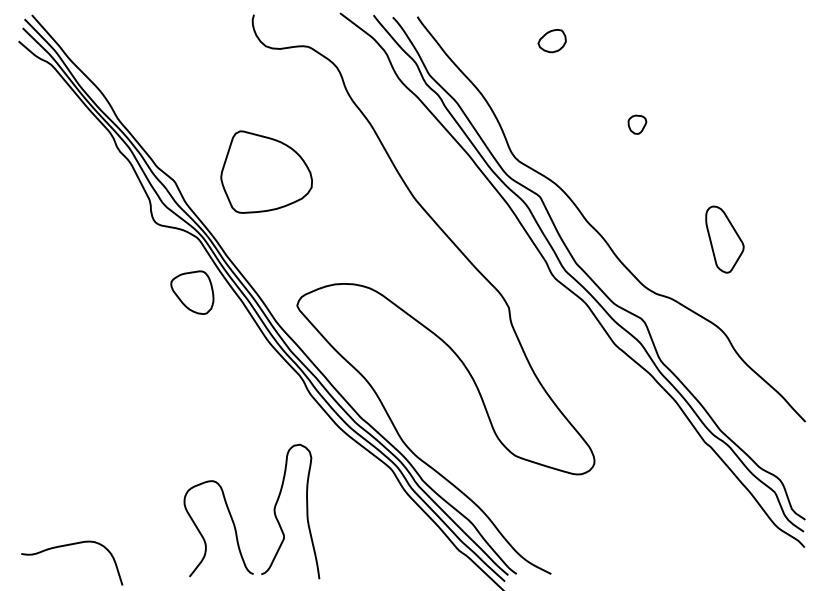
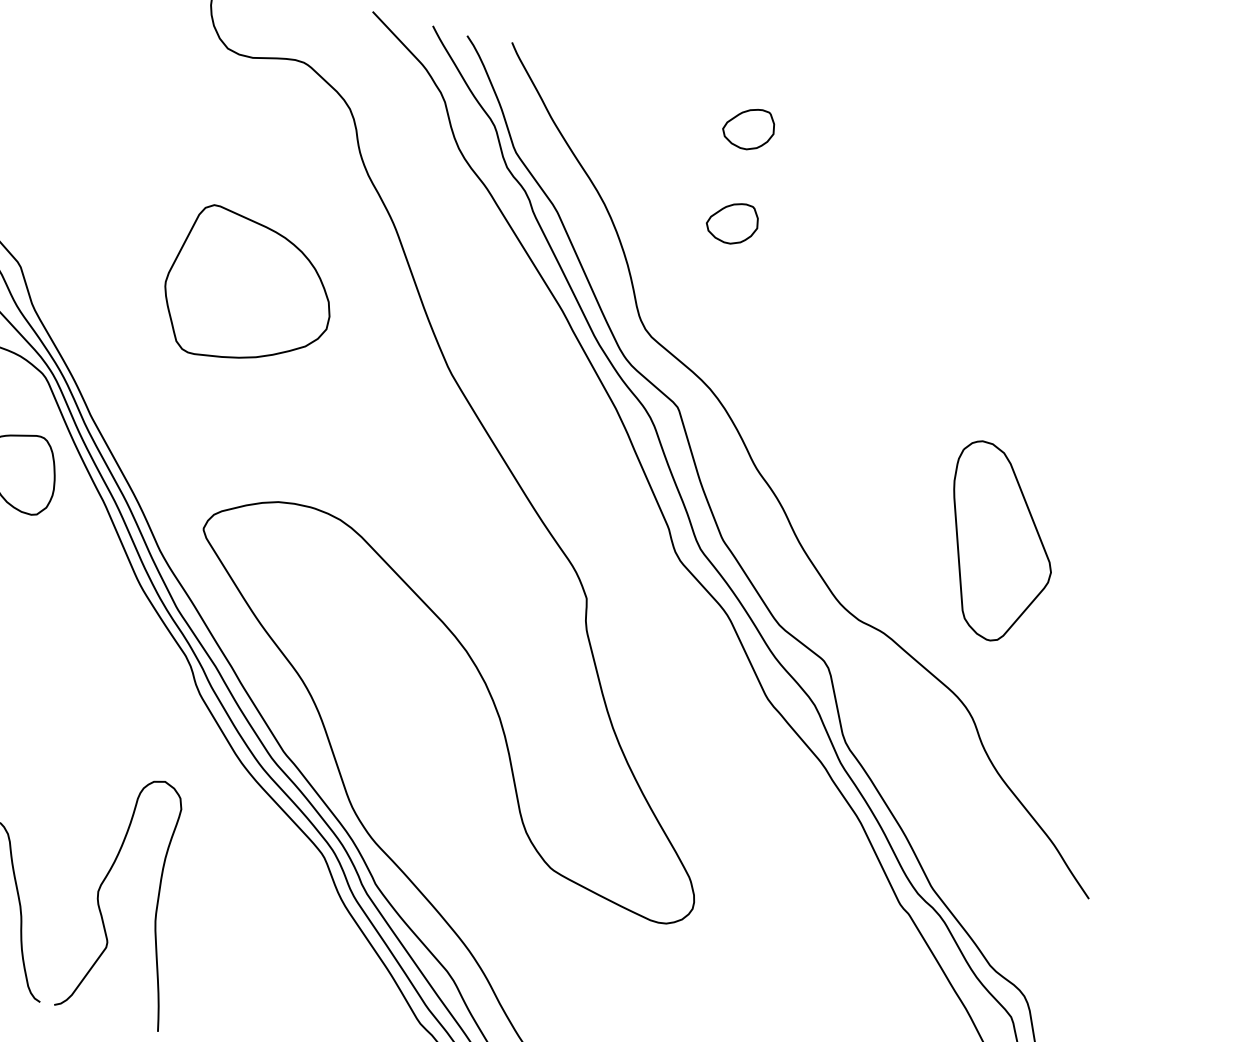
part: (551, 93) -> (731, 223), added
part: (637, 124) -> (877, 306), removed
part: (266, 171) -> (249, 286), moved
part: (724, 239) -> (999, 542), size x1.6

